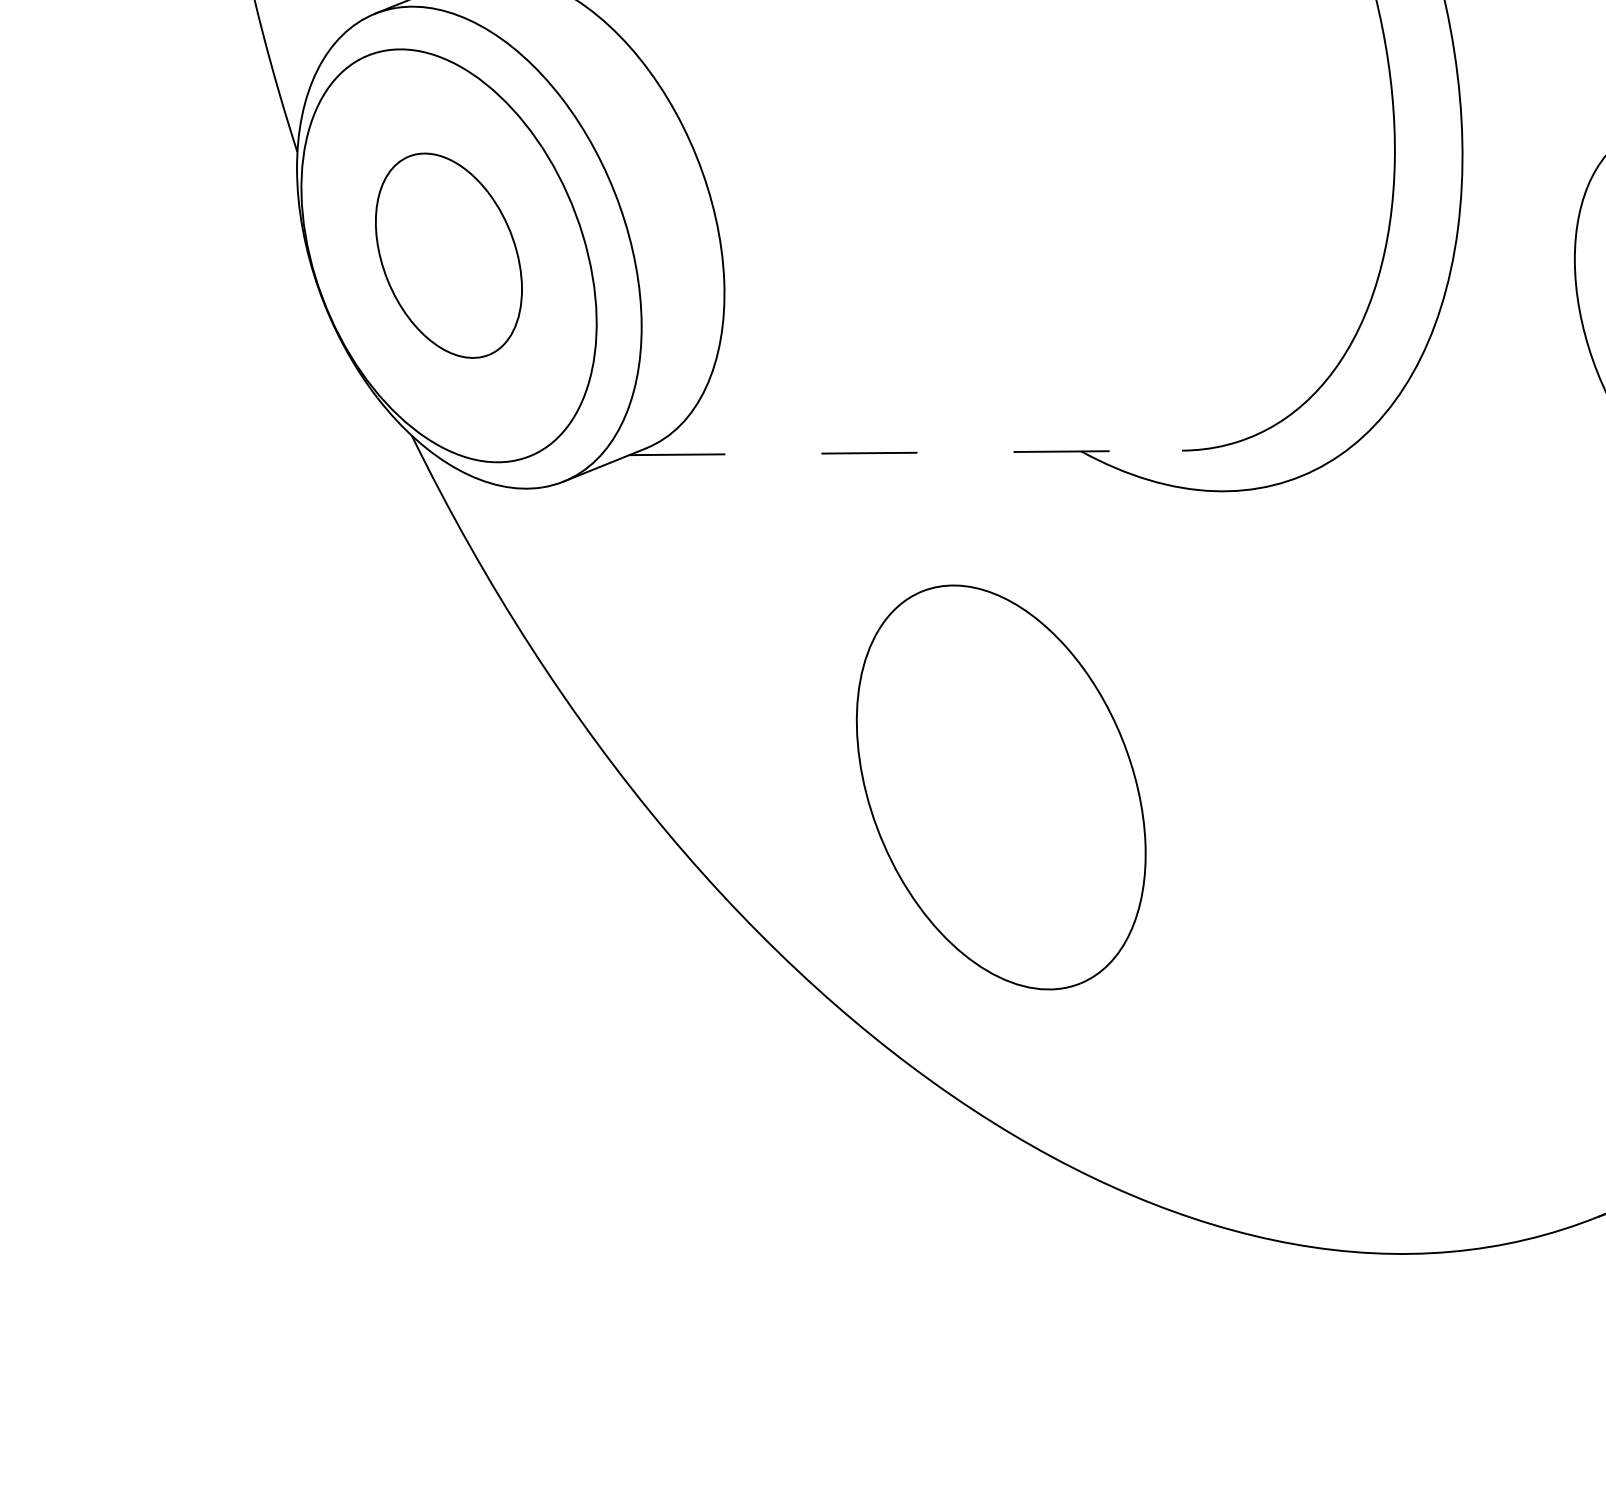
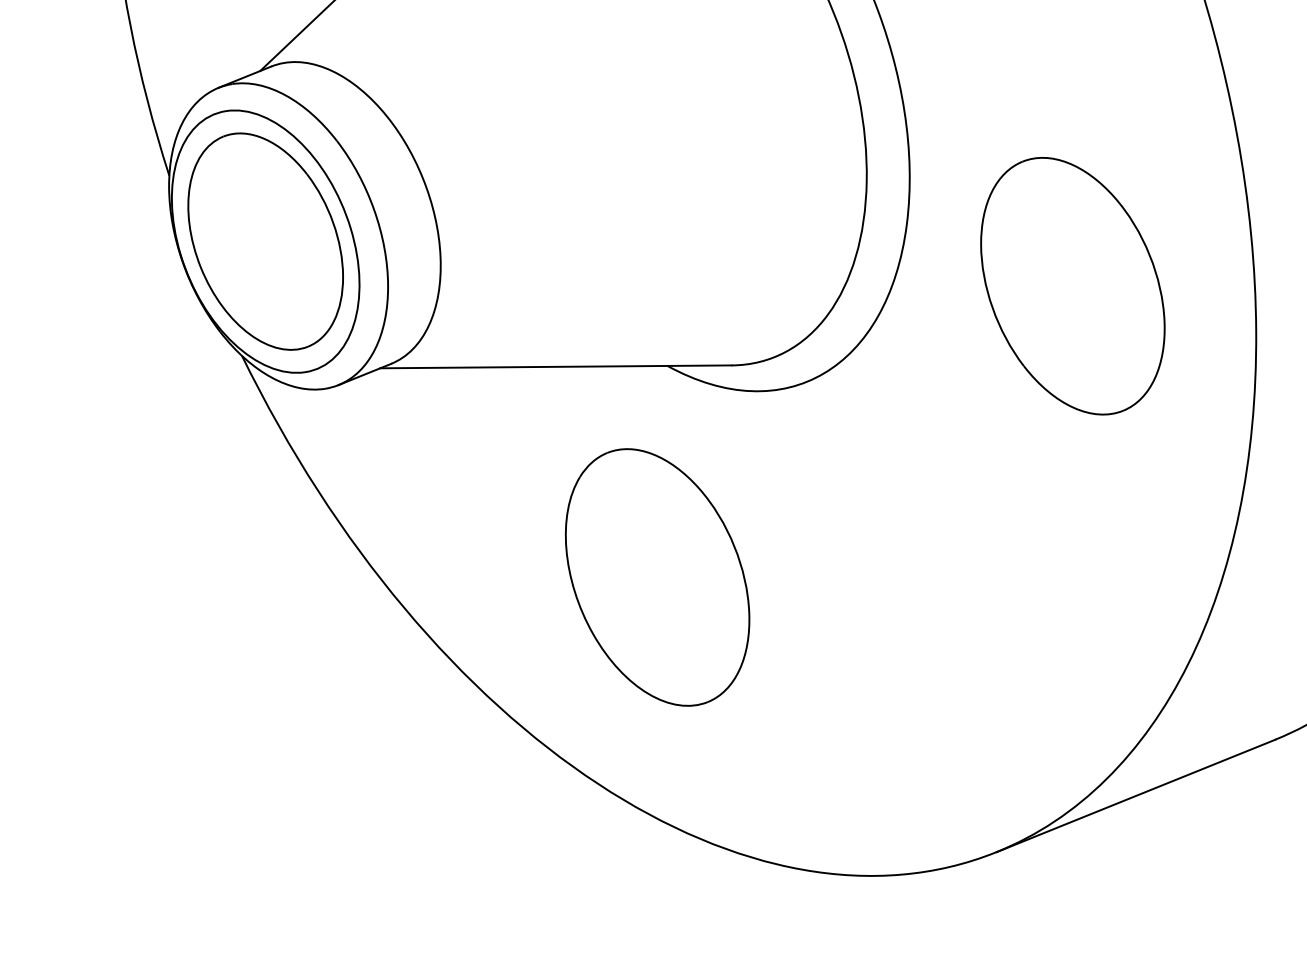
part: (448, 255) -> (265, 241), size x1.67
line: (905, 452) -> (555, 366), dashed -> solid
part: (1001, 787) -> (657, 577), moved

